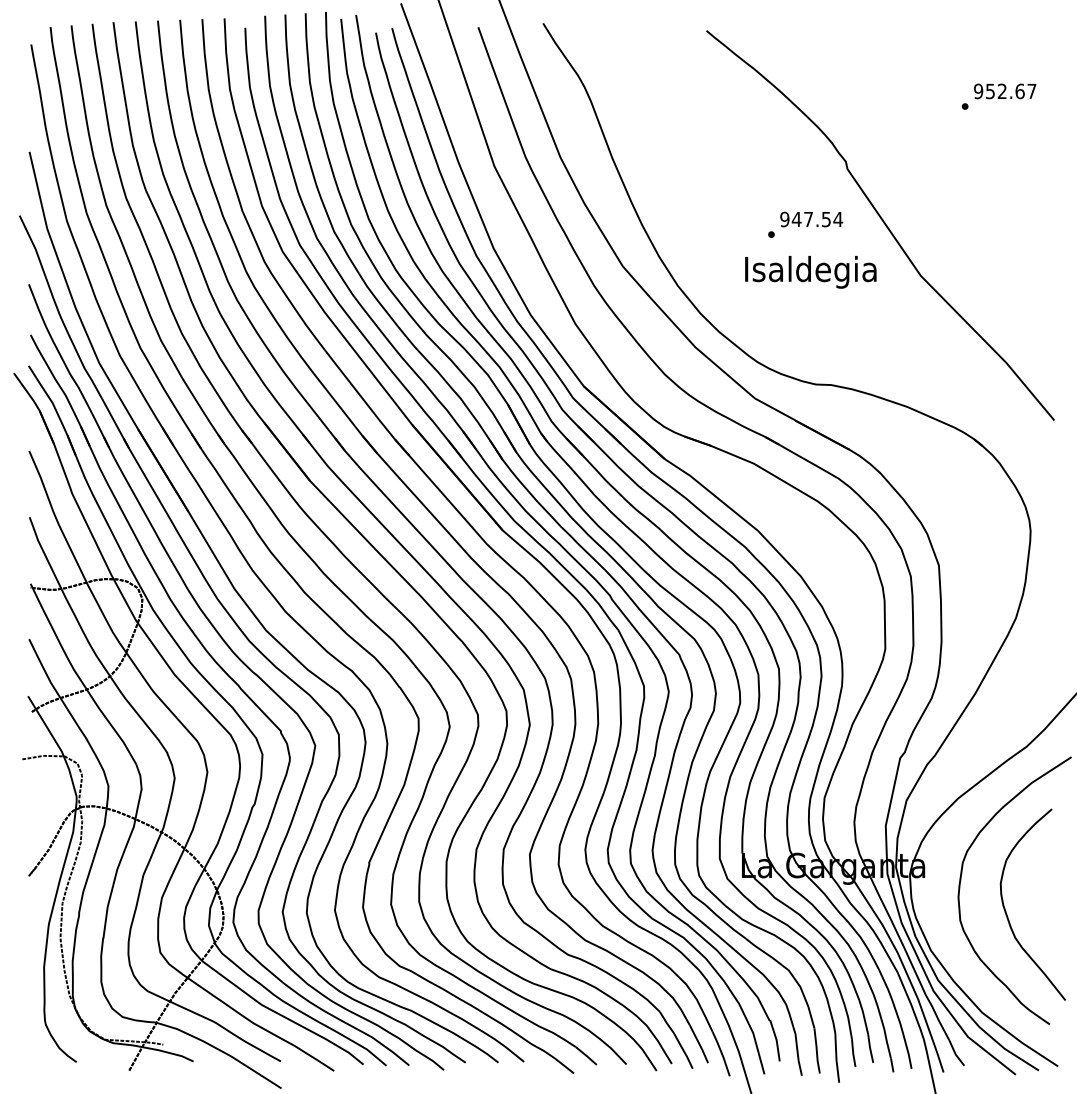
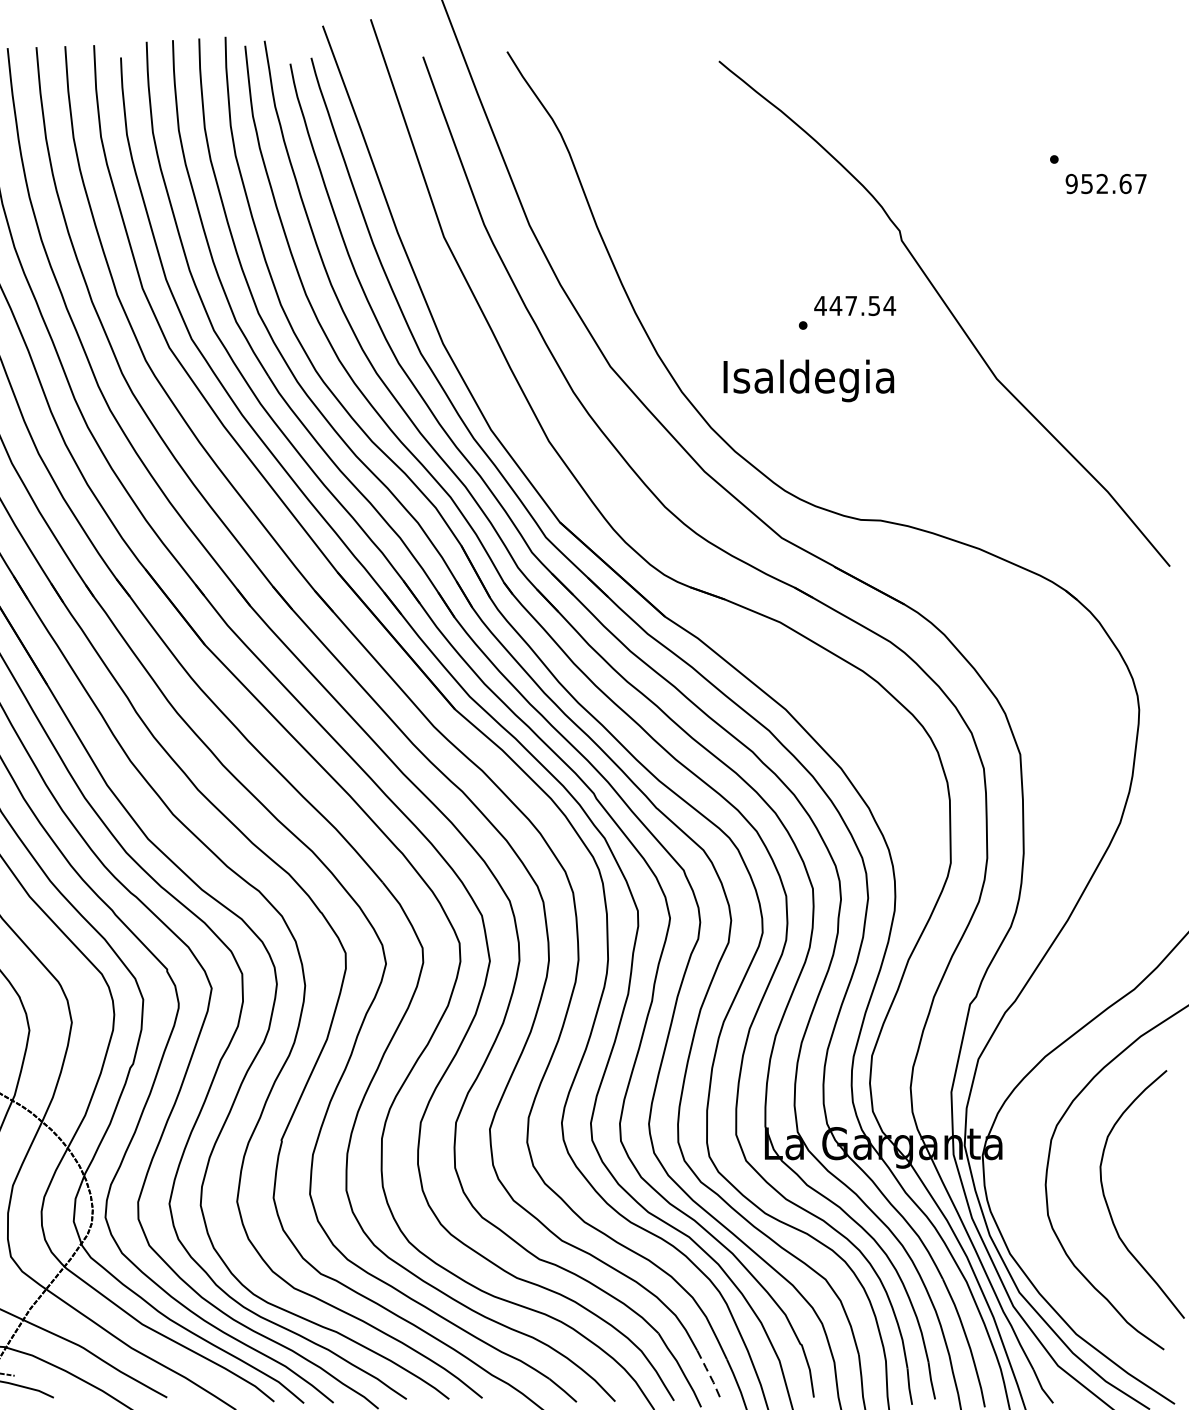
text: (1005, 91) -> (1106, 184), moved
text: (784, 219) -> (820, 305), 947.54 -> 447.54
text: (810, 272) -> (808, 381), moved
line: (699, 1043) -> (709, 1374), solid -> dashed

